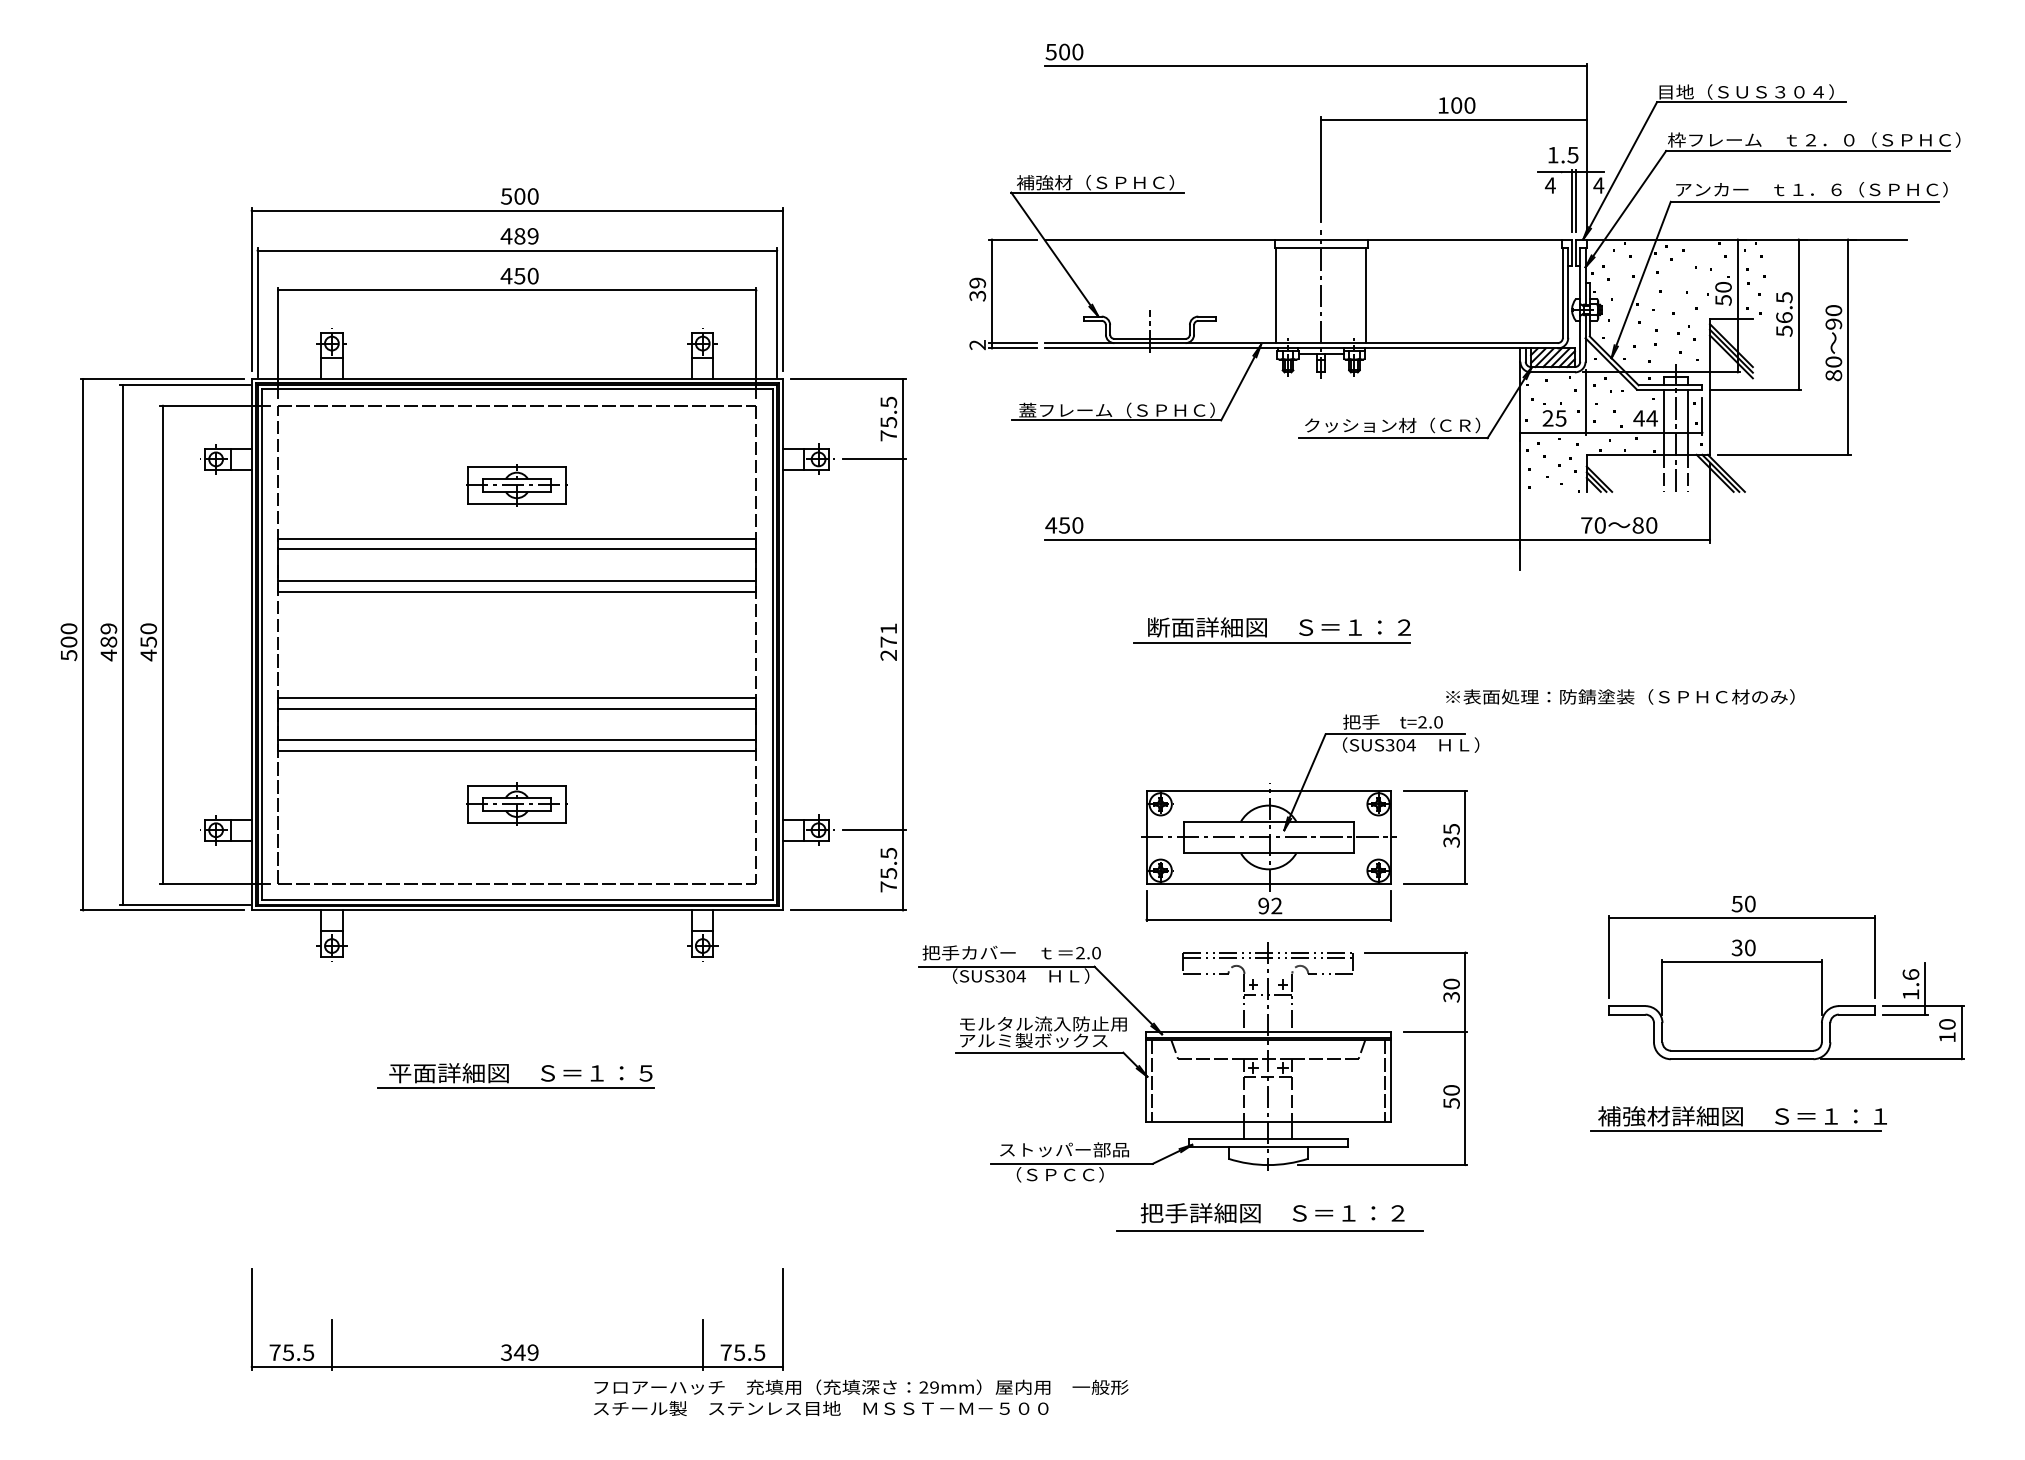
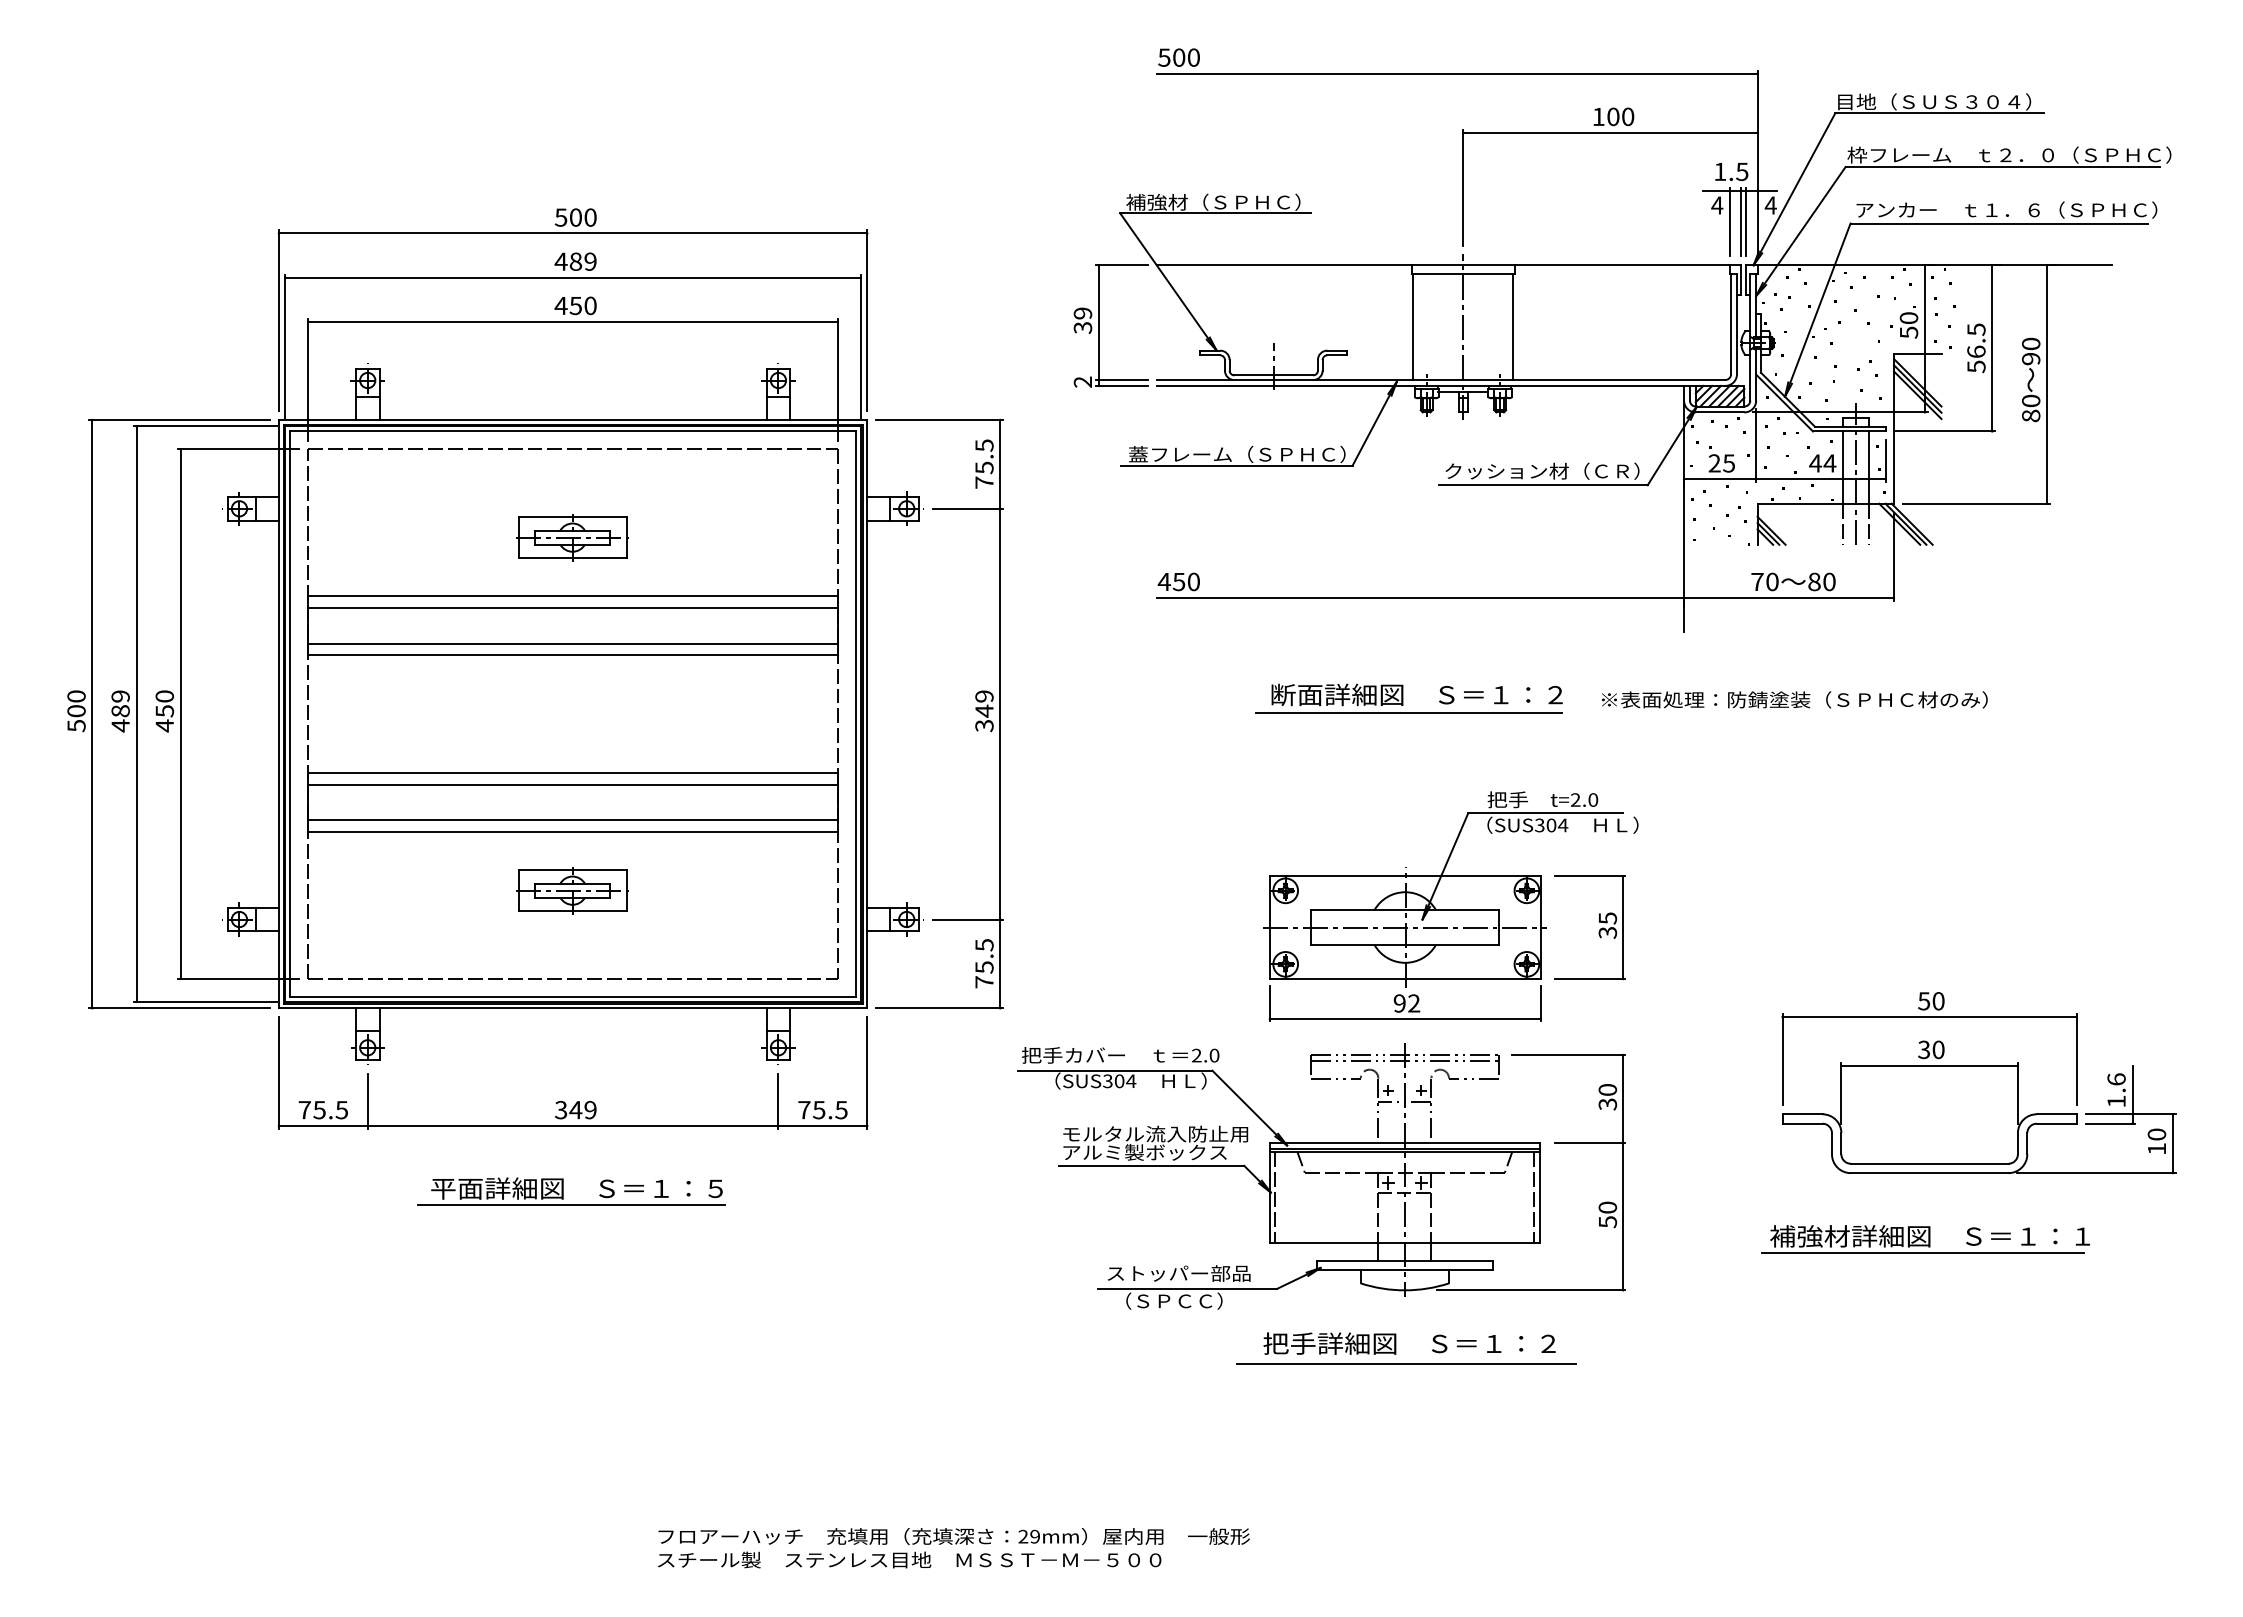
line: (1561, 199) -> (1729, 221), added
text: (888, 642) -> (984, 711), 271 -> 349
text: (1620, 696) -> (1794, 699), moved
part: (521, 1344) -> (577, 1101), moved

